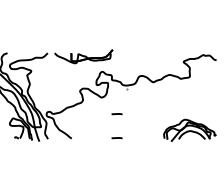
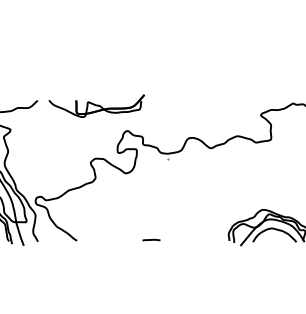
curve: (116, 114) -> (150, 201), removed

